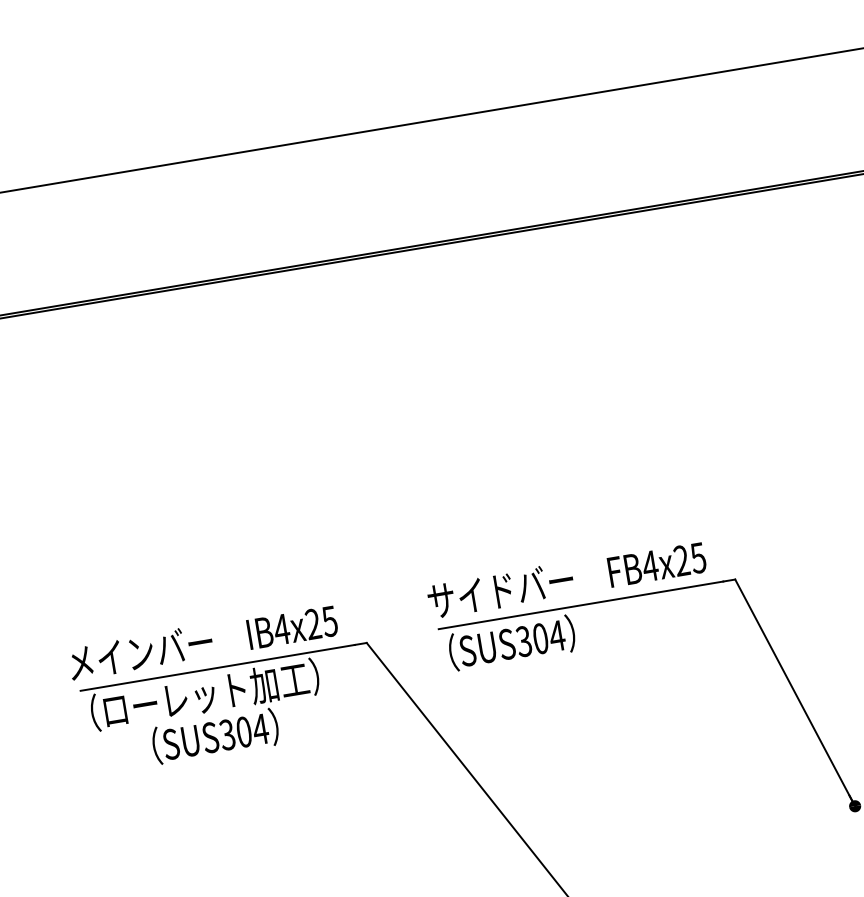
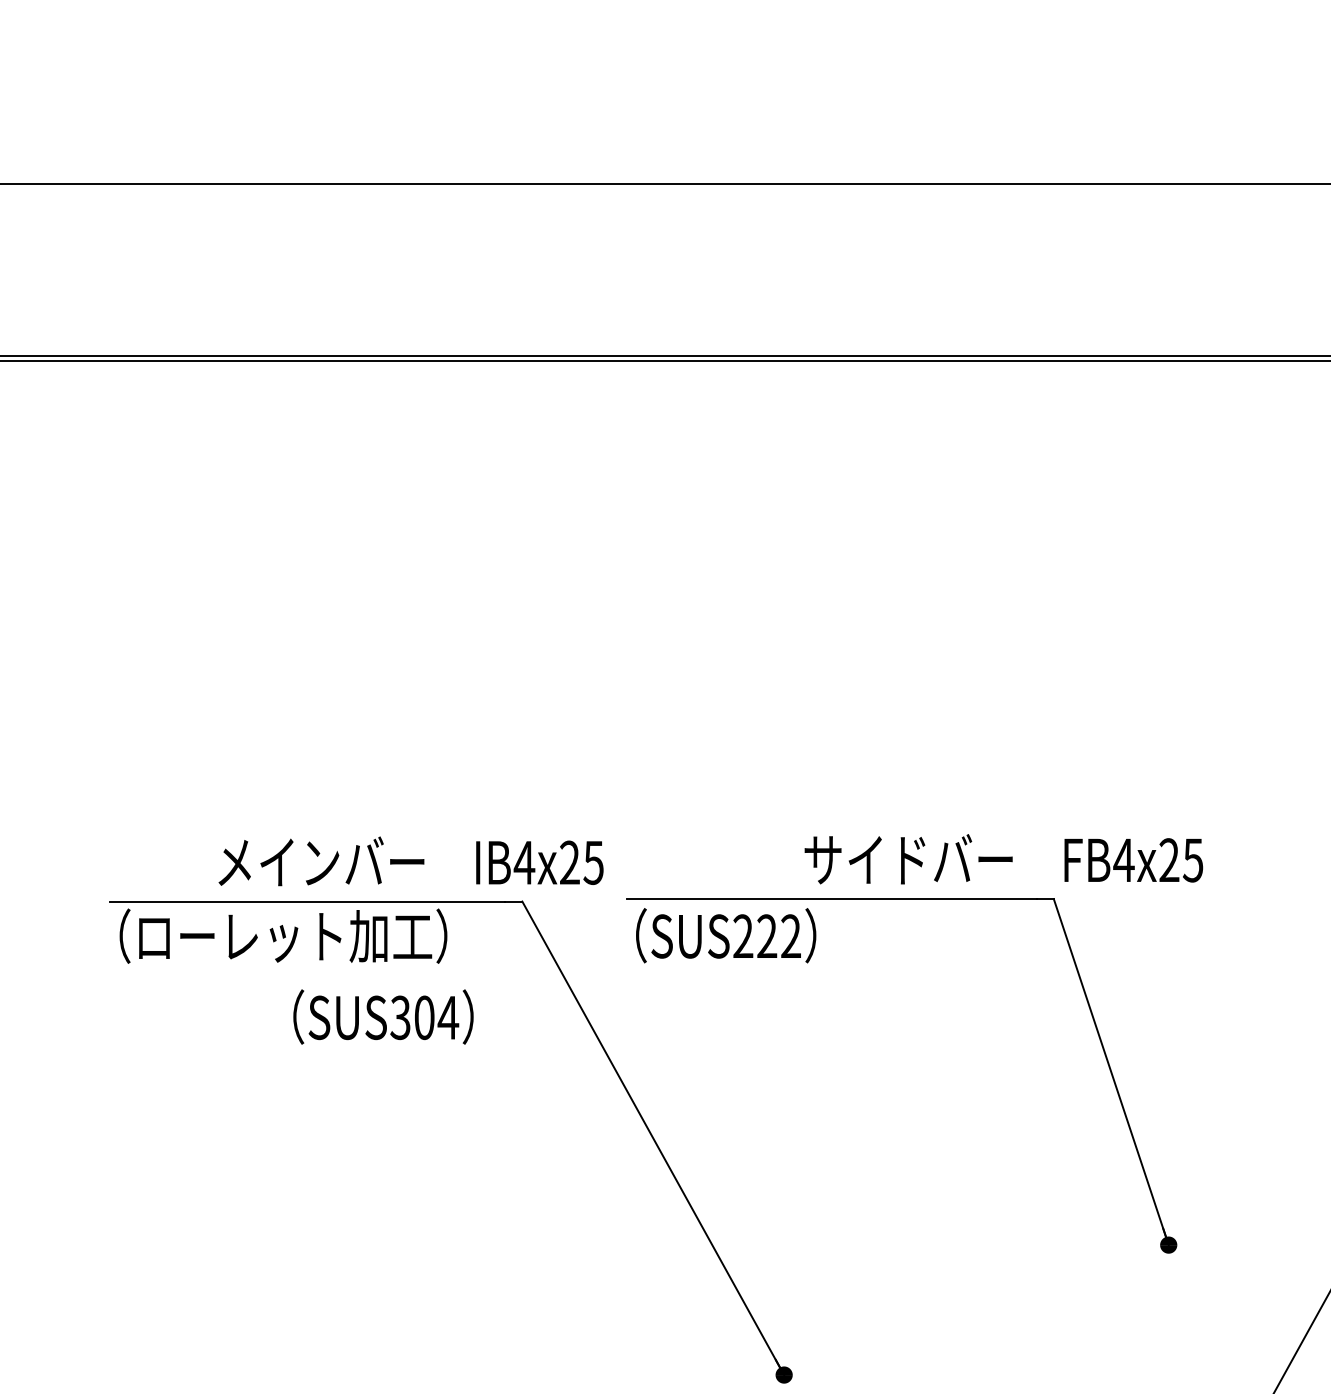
text: (566, 579) -> (1003, 859), moved
text: (540, 638) -> (767, 936), SUS304 -> SUS222
text: (202, 641) -> (410, 861), moved
text: (215, 735) -> (383, 1016), moved

